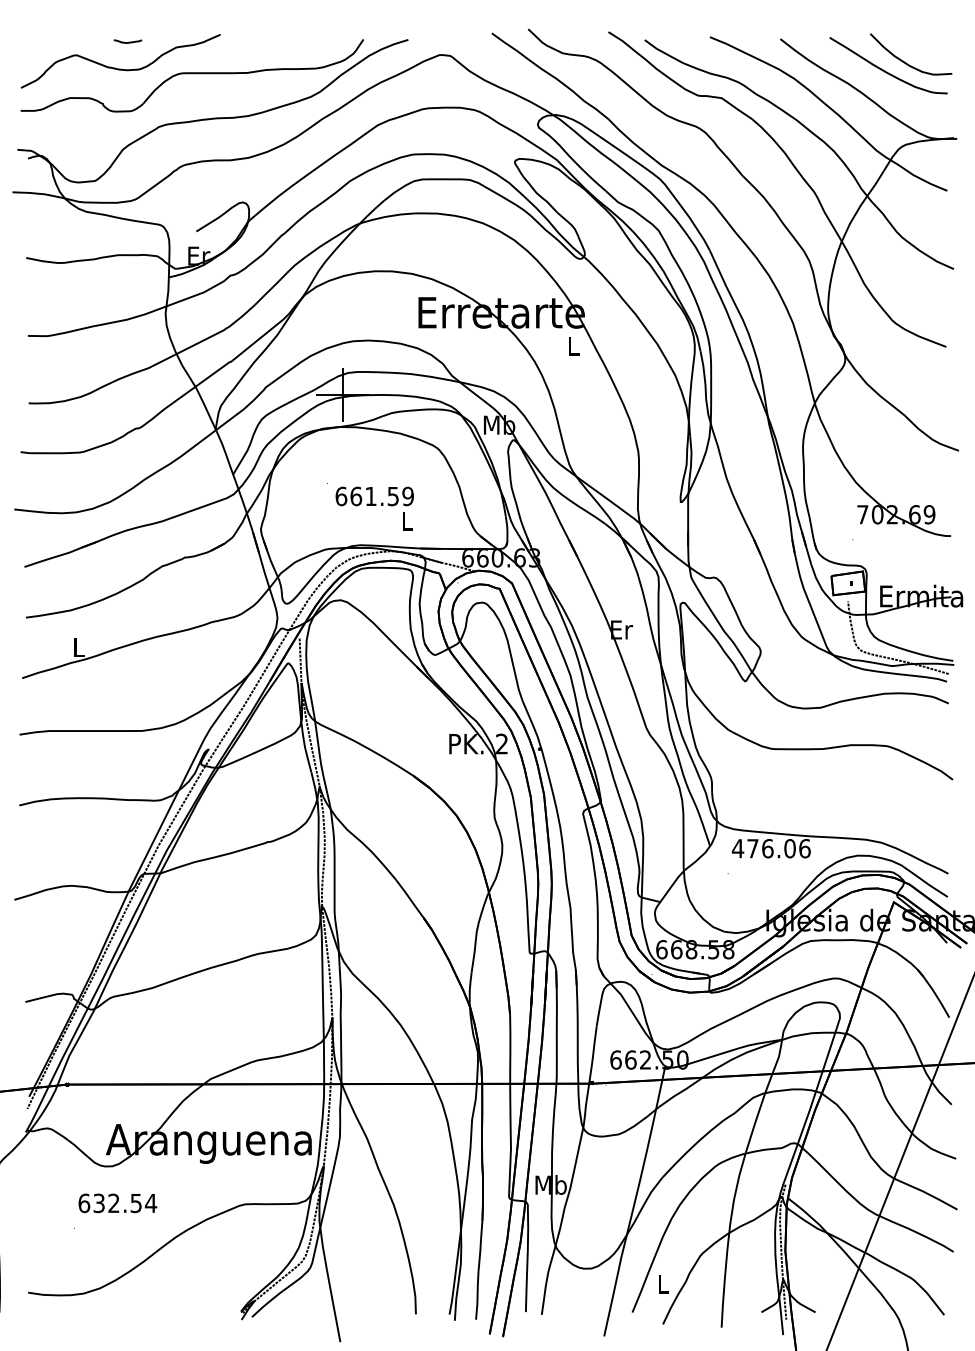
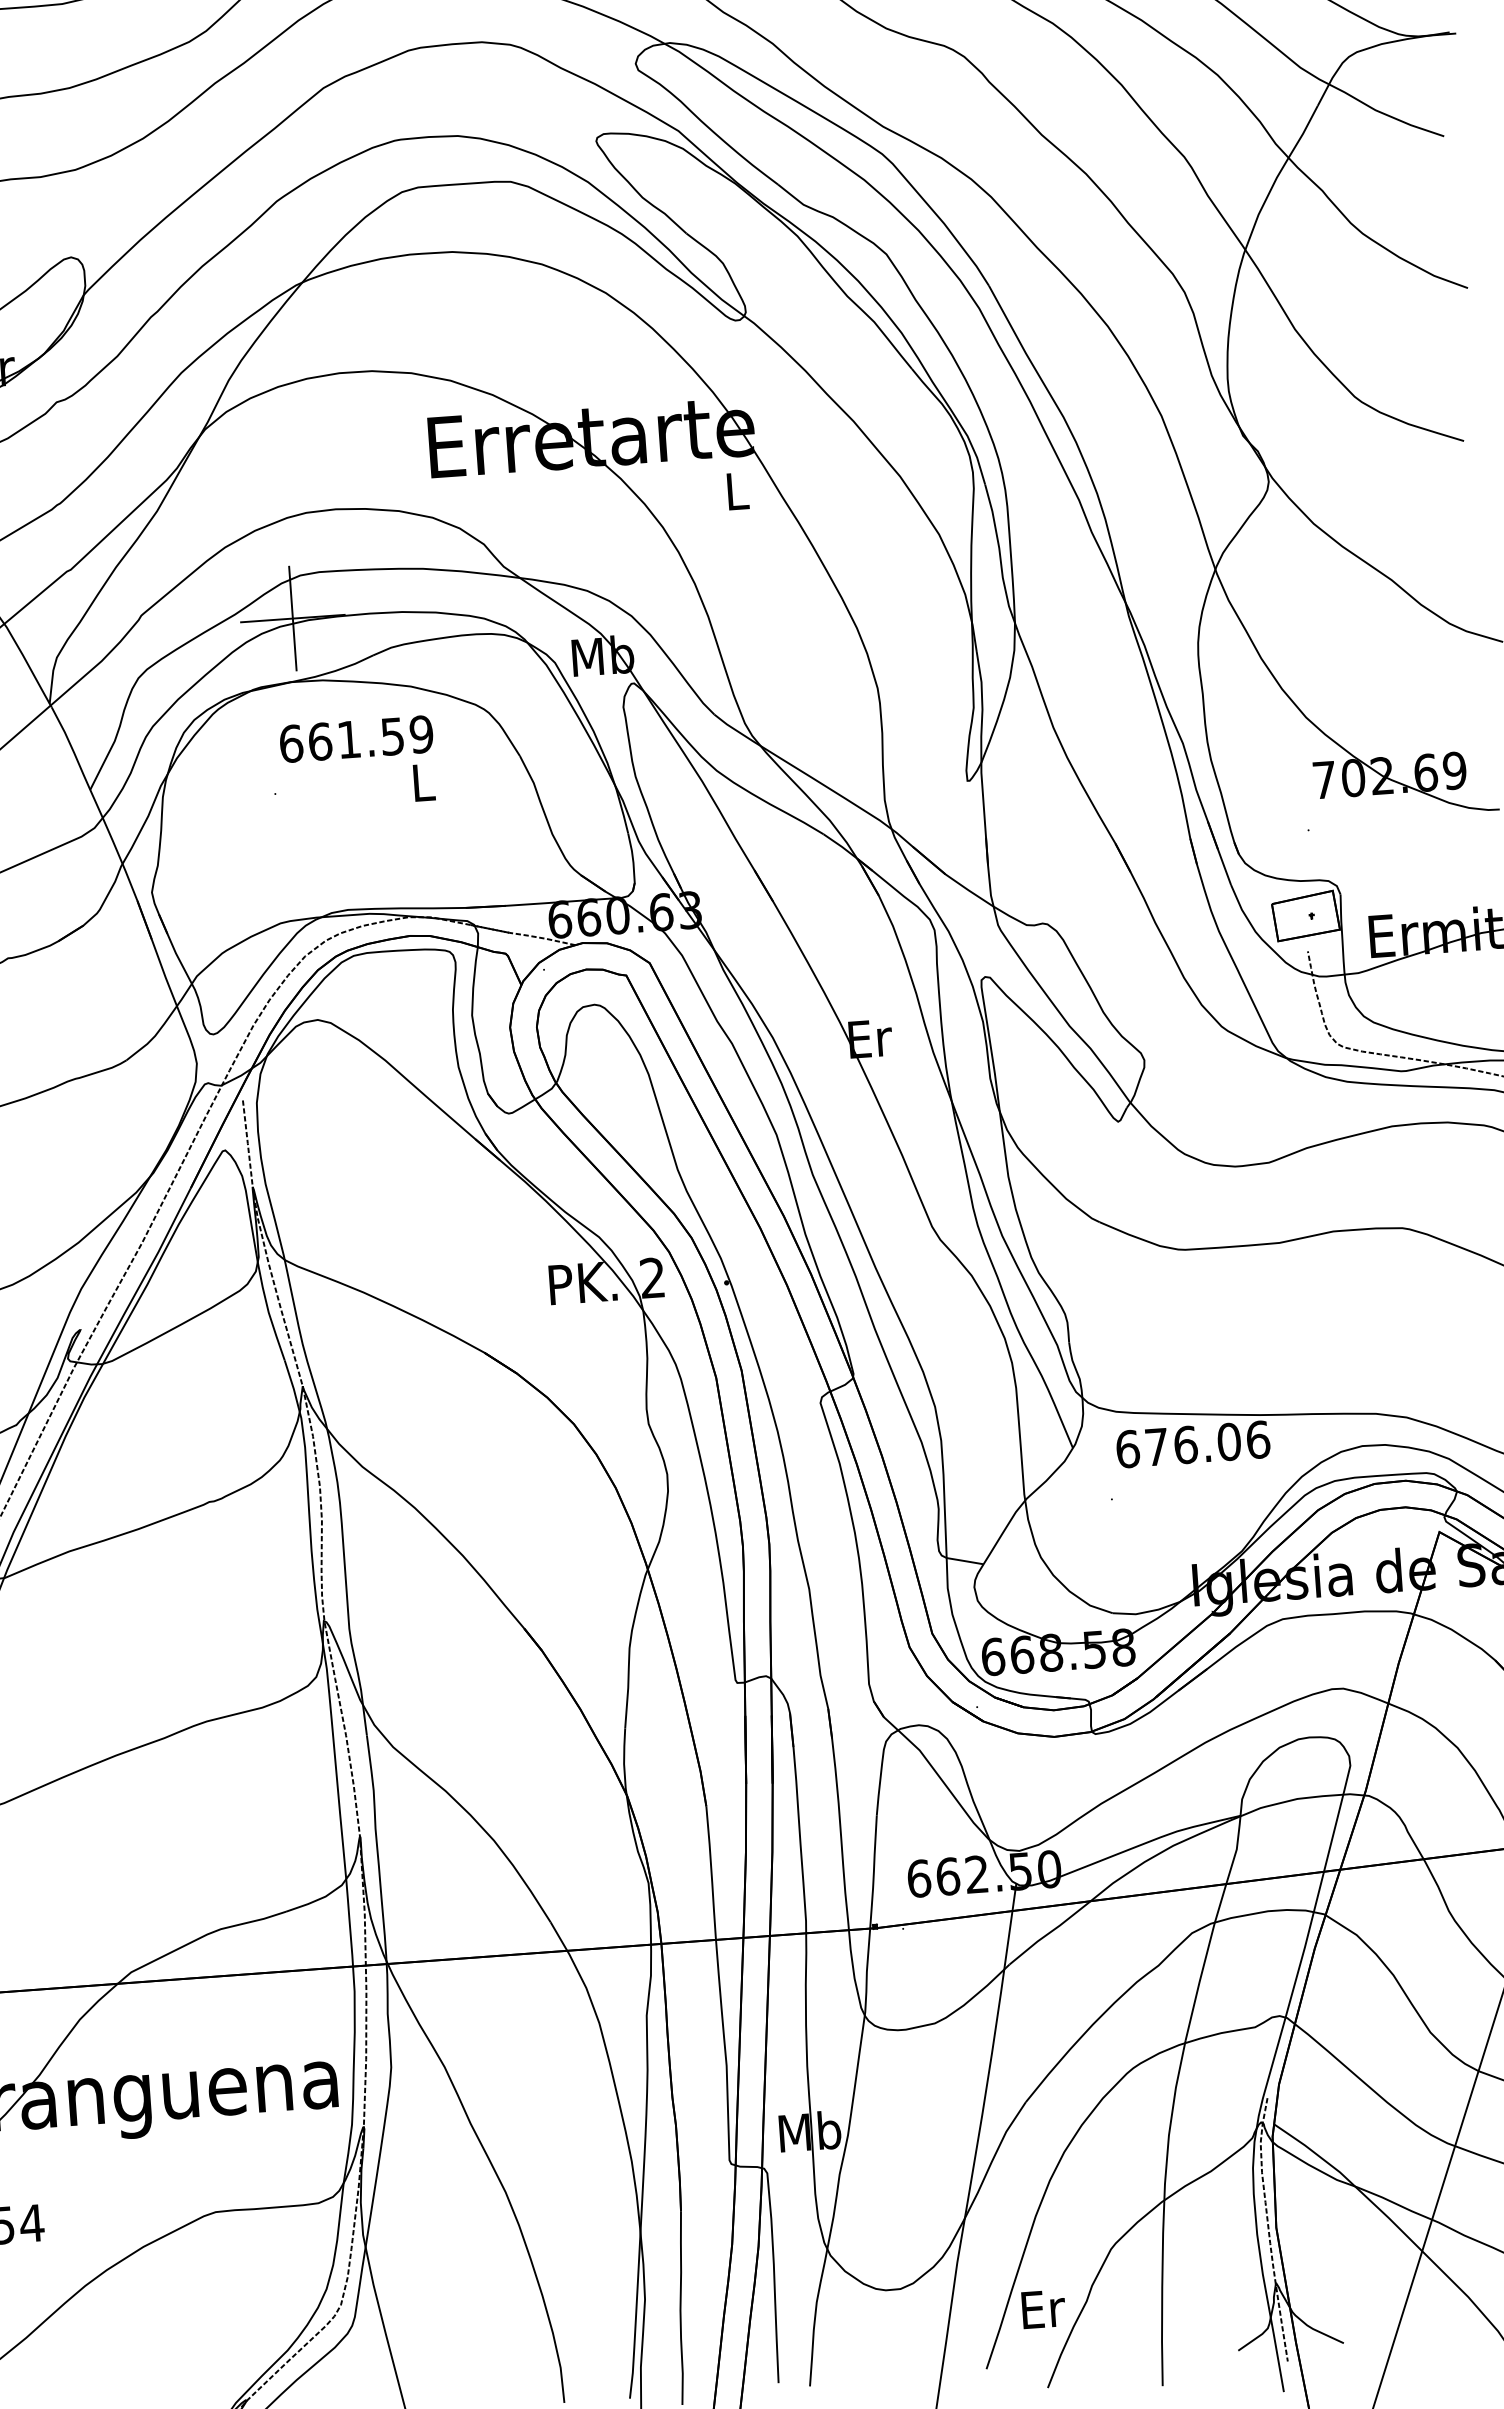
text: (374, 508) -> (357, 762), moved
text: (737, 848) -> (1126, 1448), 476.06 -> 676.06
text: (663, 1283) -> (1043, 2308), L -> Er

